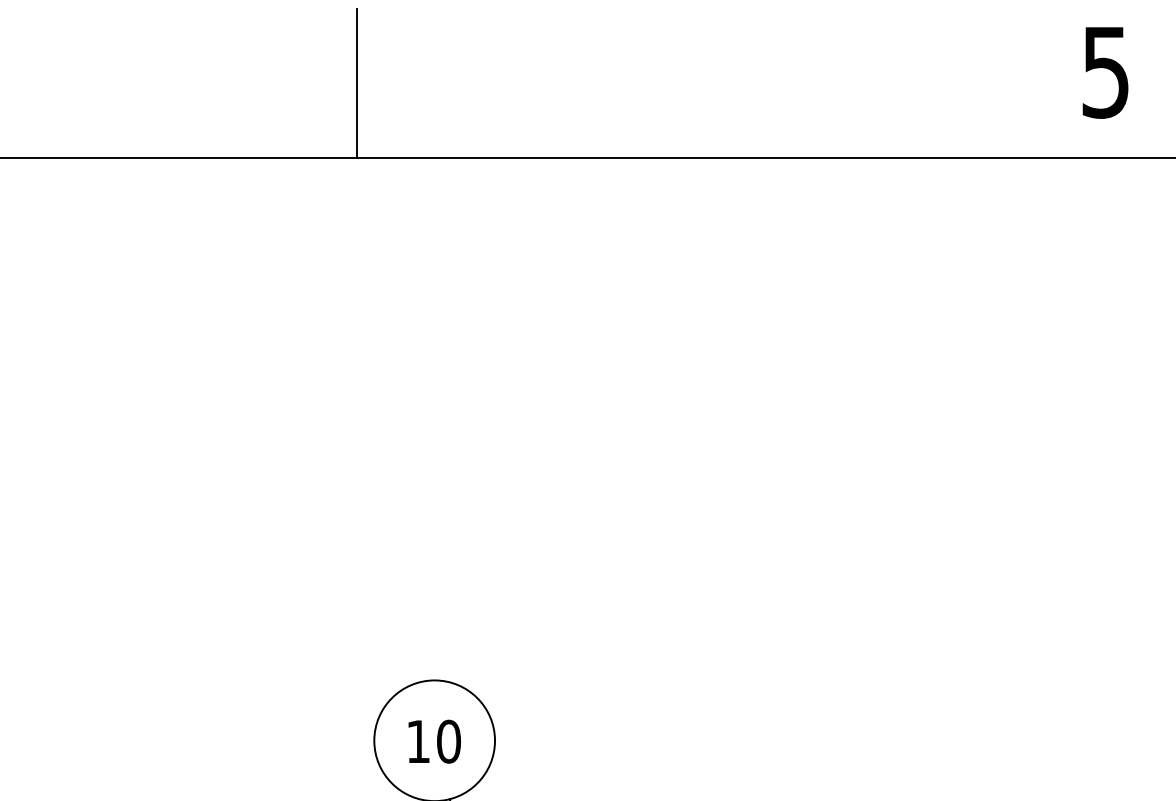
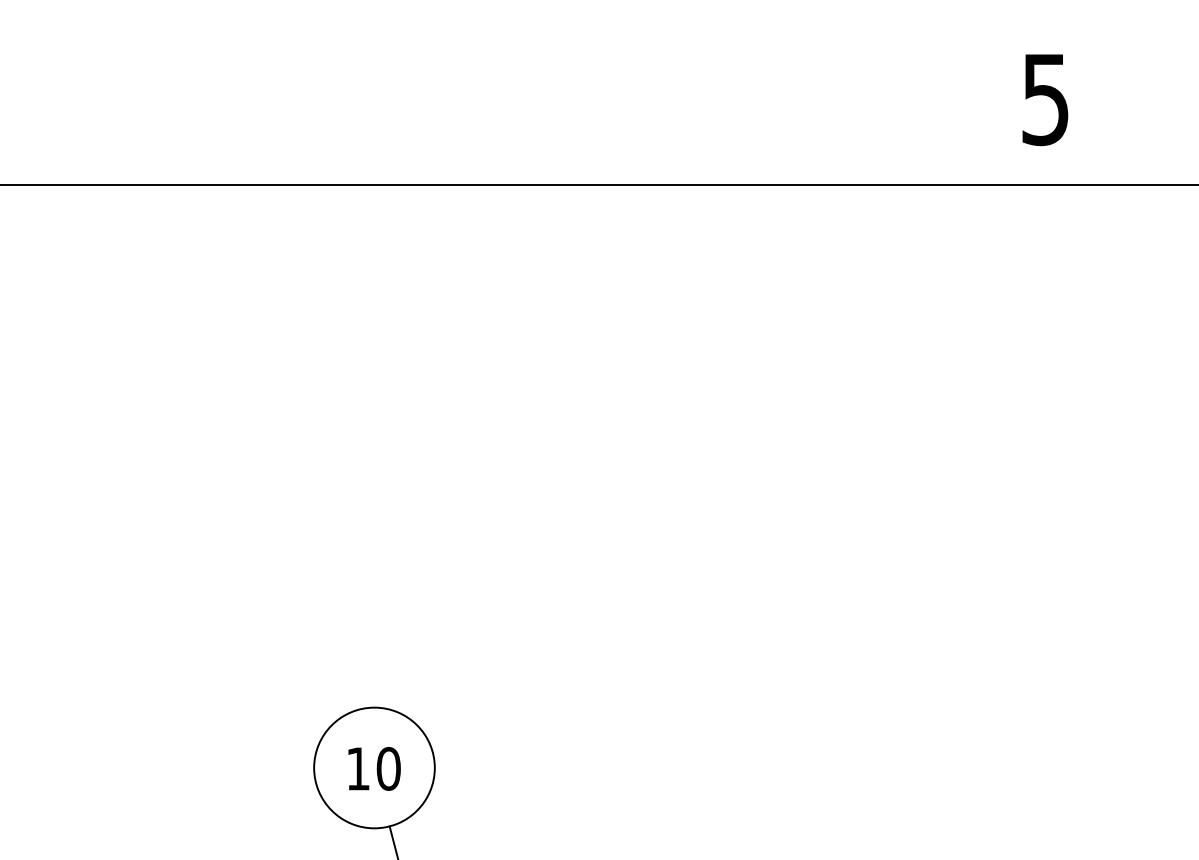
line: (357, 83) -> (297, 110), removed

